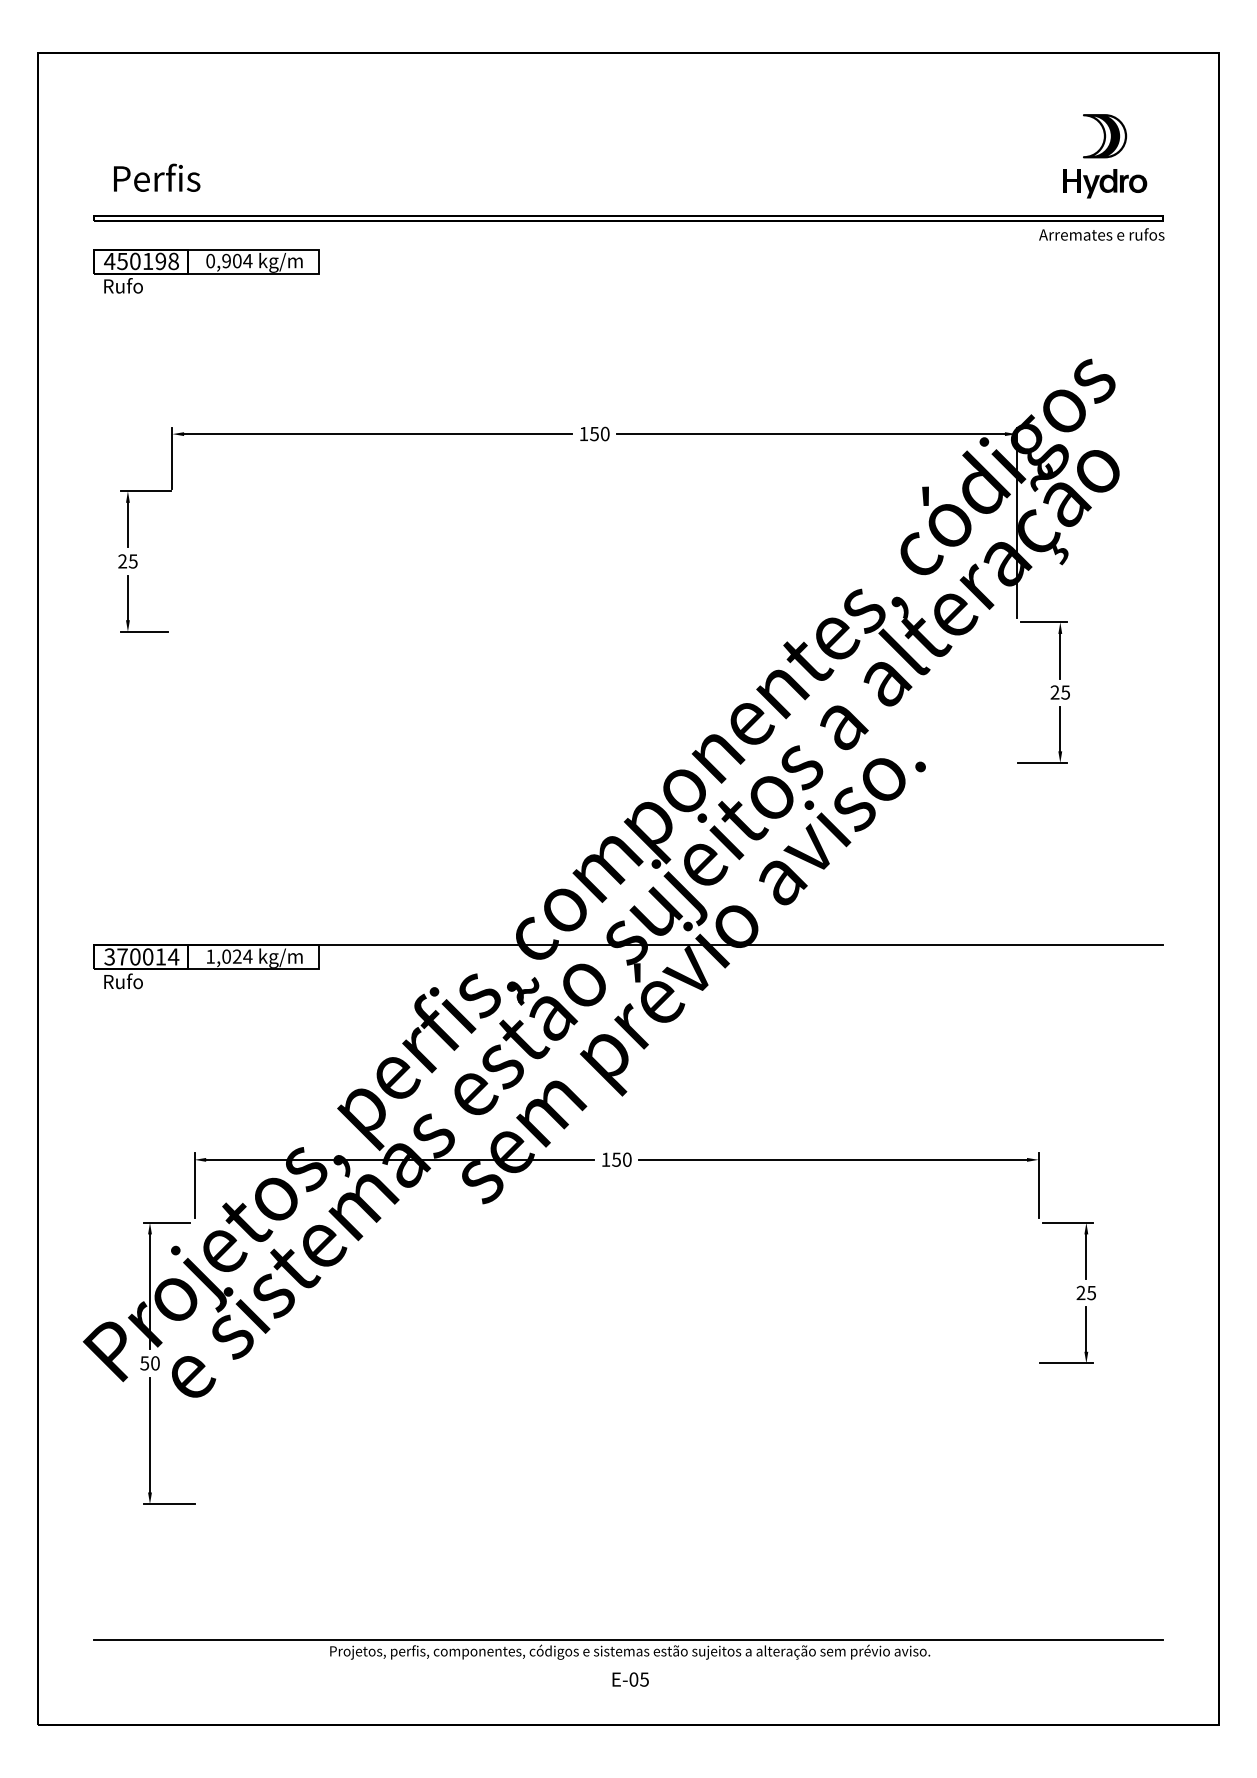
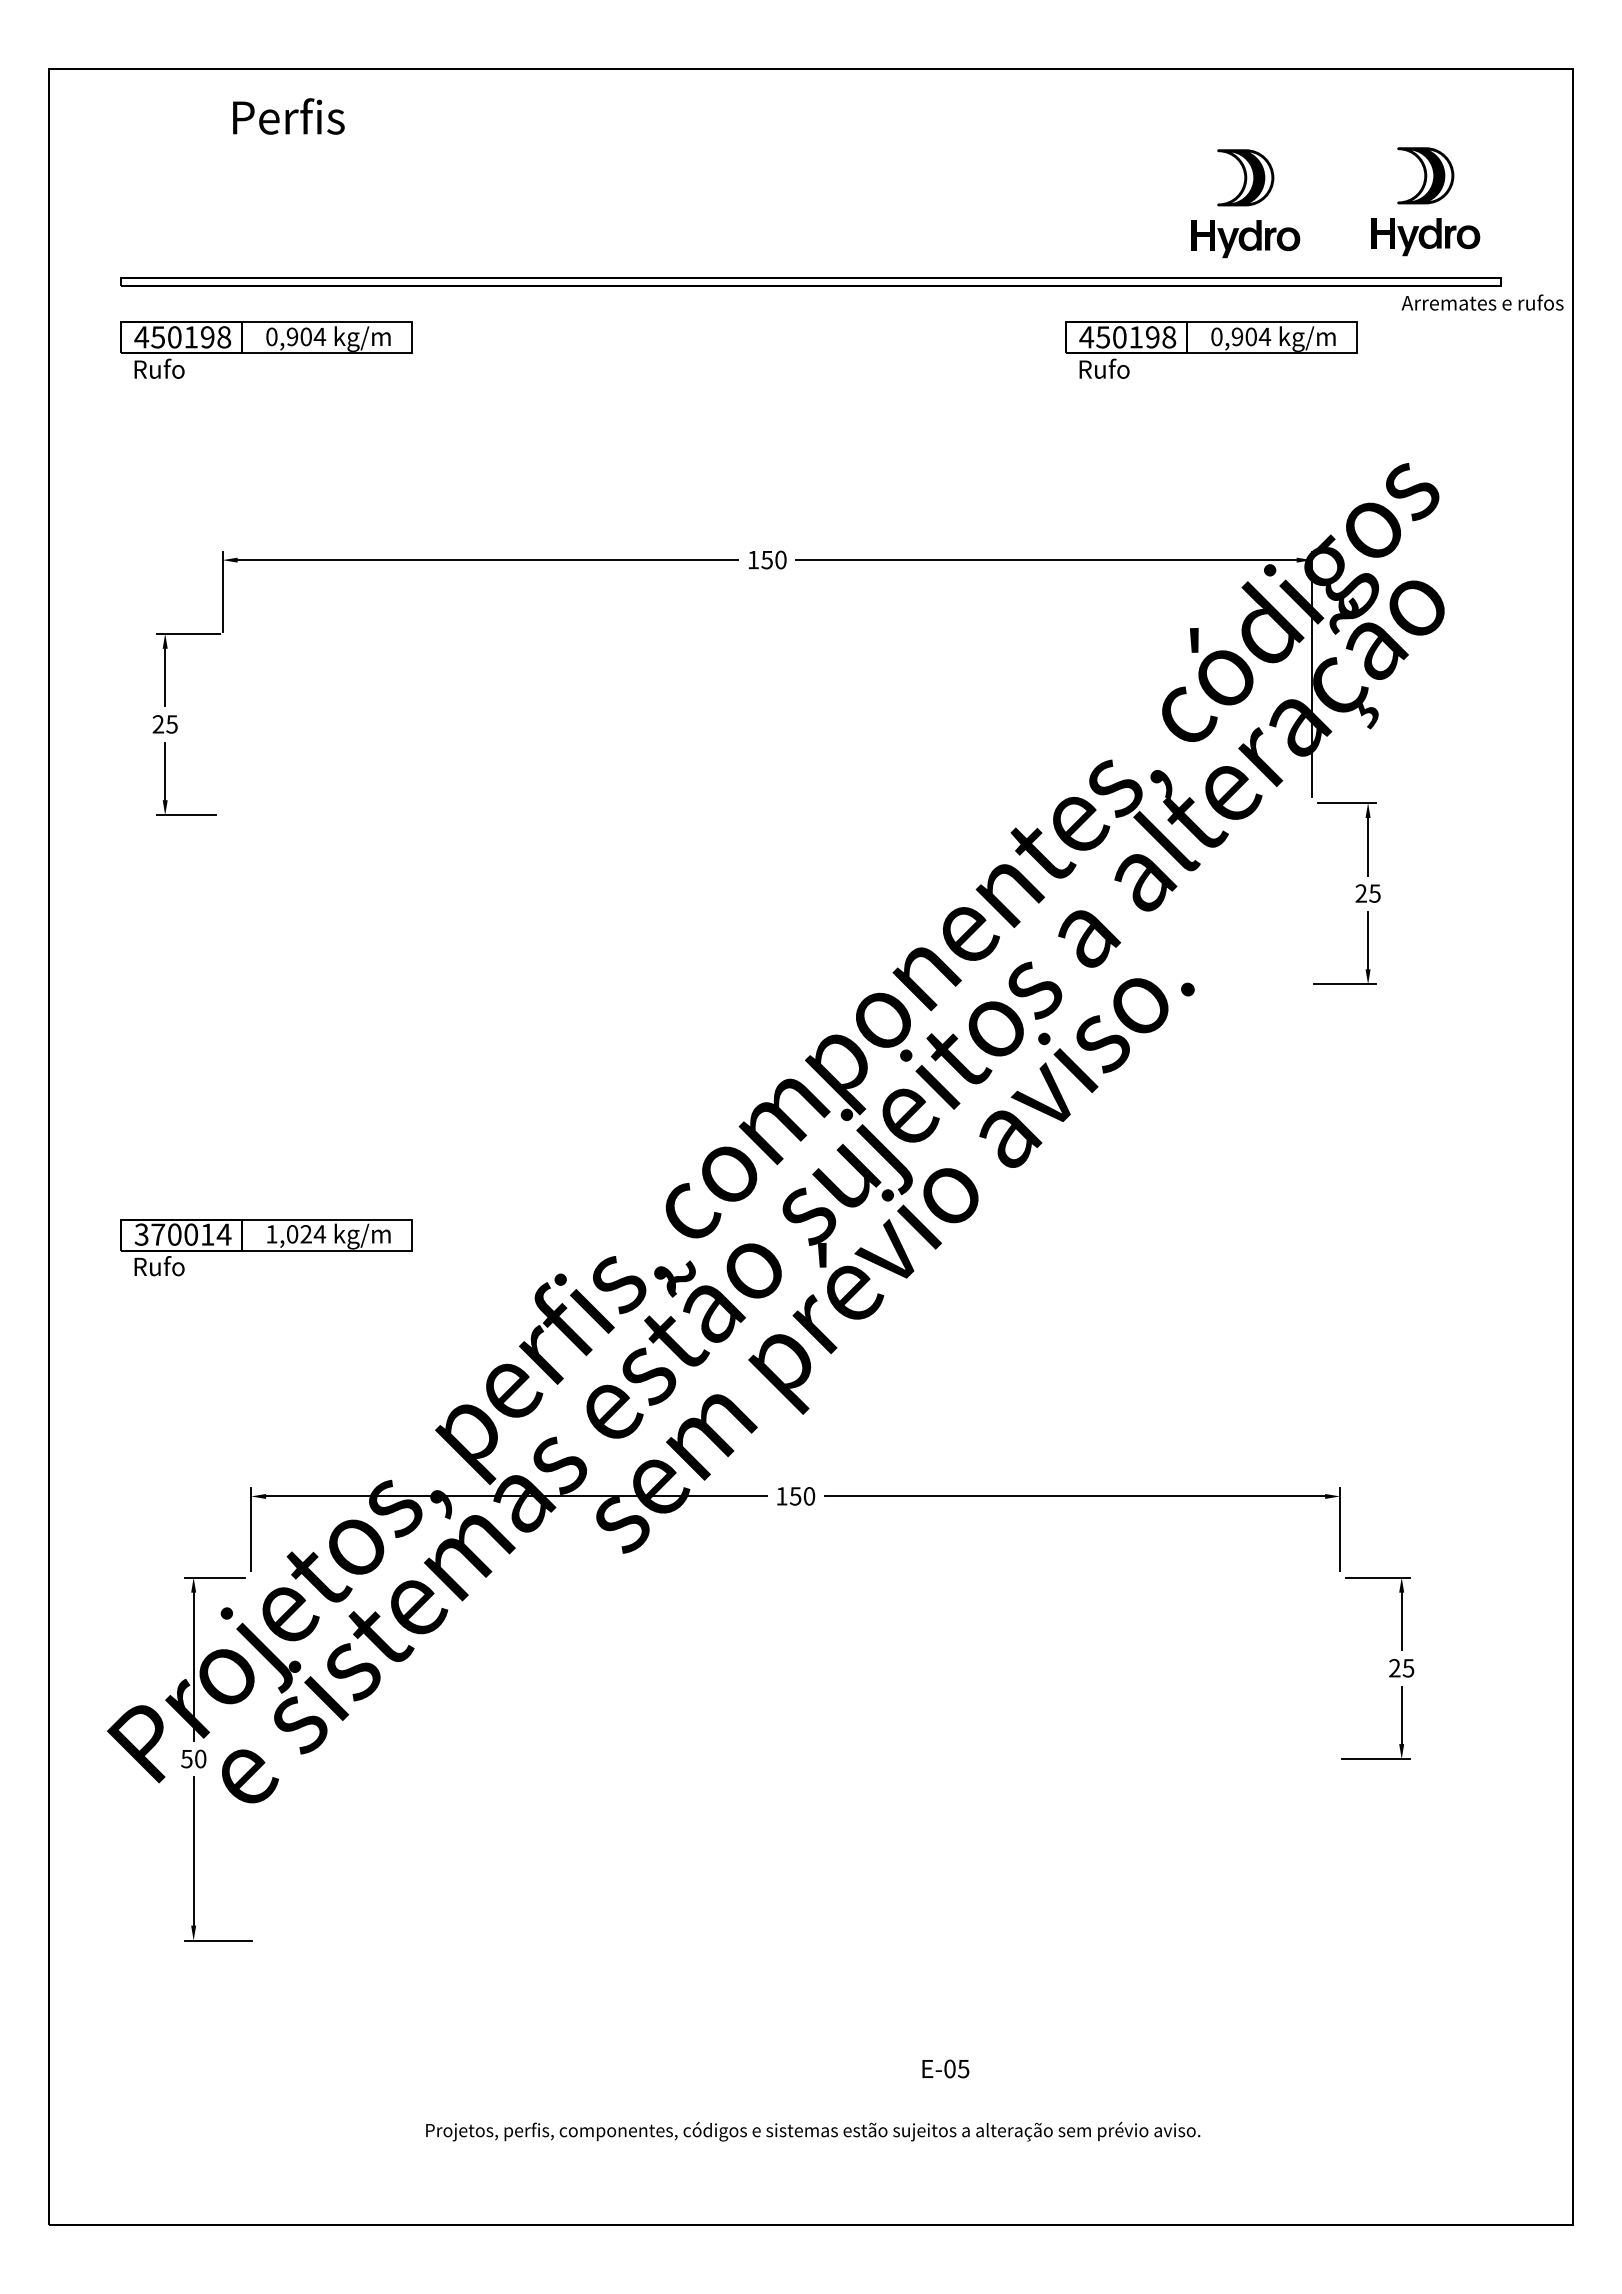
part: (965, 157) -> (1245, 203), added
text: (156, 177) -> (288, 116), moved
text: (1101, 234) -> (1482, 302), moved
part: (938, 270) -> (1211, 349), added
line: (628, 945) -> (810, 1219), removed
line: (628, 1640) -> (810, 2116), removed
text: (630, 1679) -> (945, 2068), moved

